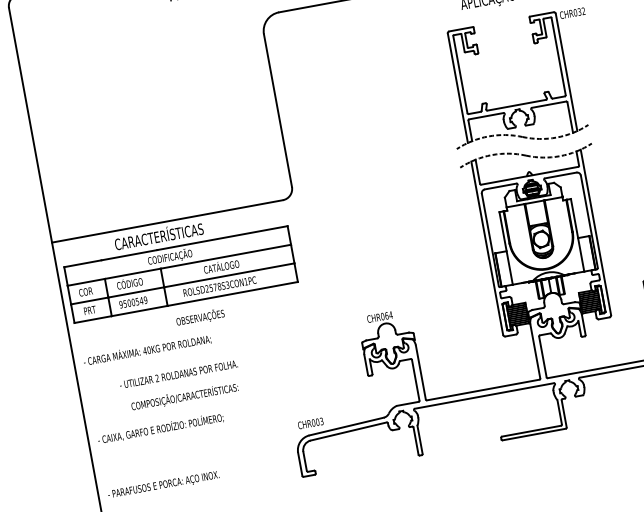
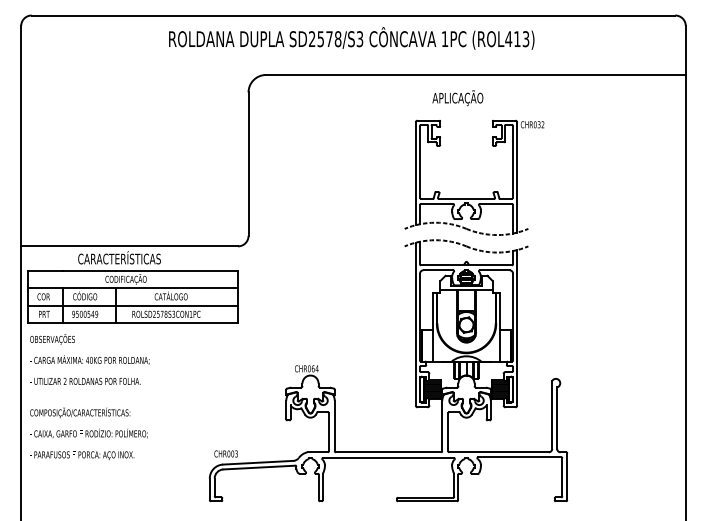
text: (200, 317) -> (52, 339), moved
text: (178, 373) -> (85, 380), moved
text: (185, 396) -> (80, 412), moved
text: (164, 485) -> (82, 455), moved

